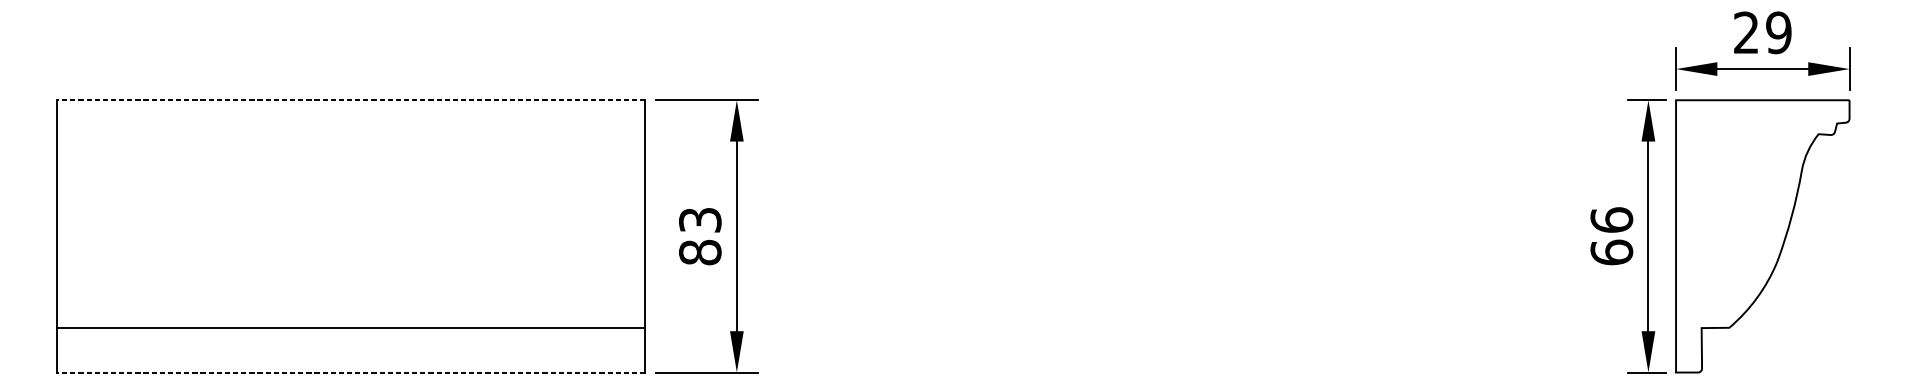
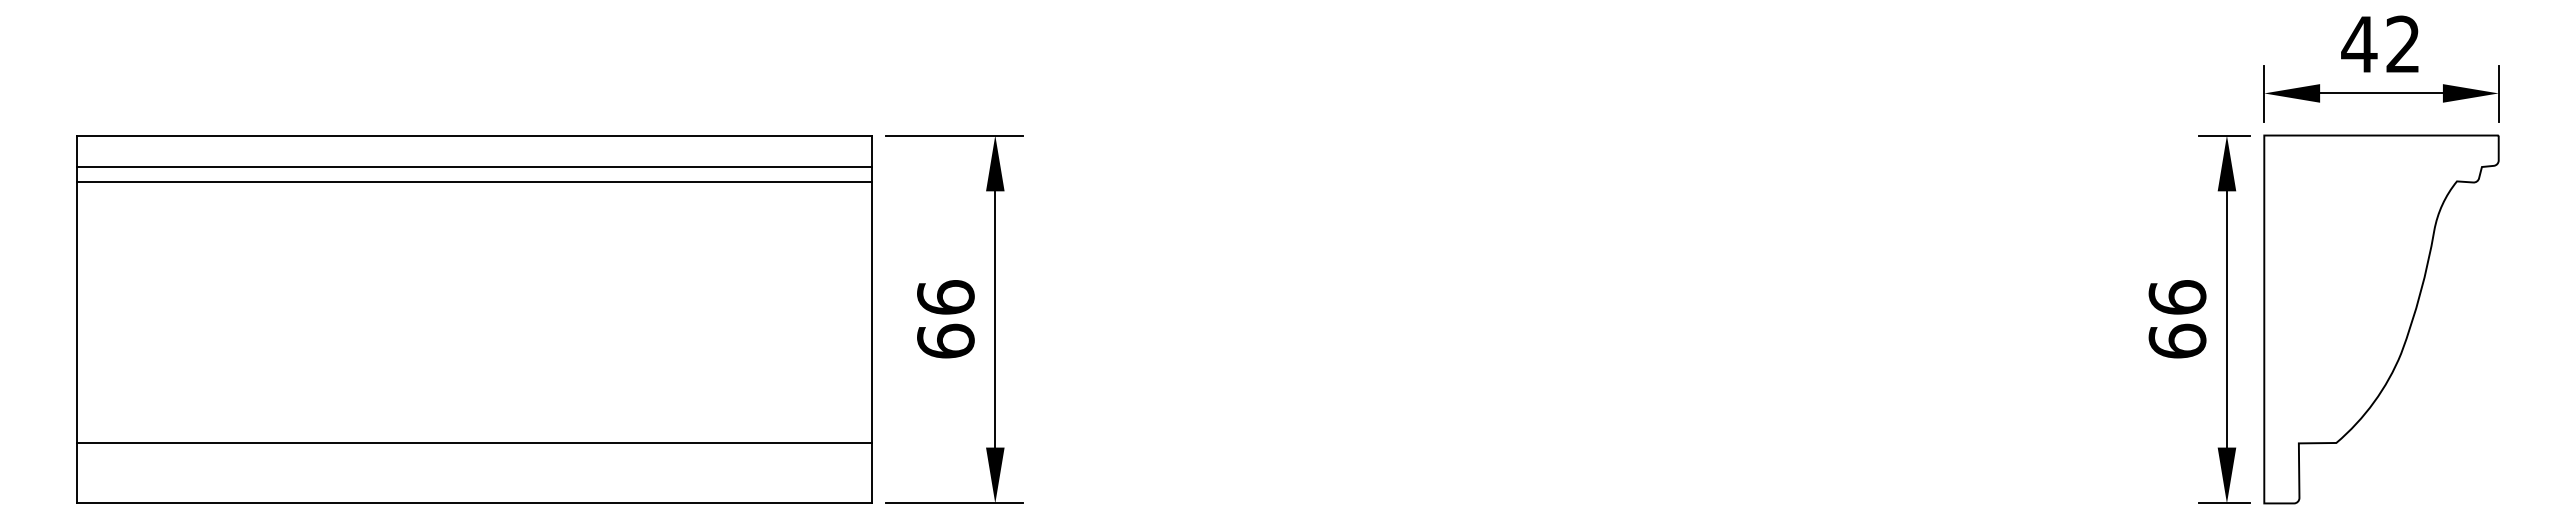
text: (1762, 32) -> (2380, 44), 29 -> 42
line: (350, 100) -> (473, 135), dashed -> solid
line: (351, 123) -> (474, 167), added
line: (351, 135) -> (474, 182), added
text: (700, 236) -> (945, 319), 83 -> 66
line: (350, 372) -> (473, 503), dashed -> solid

